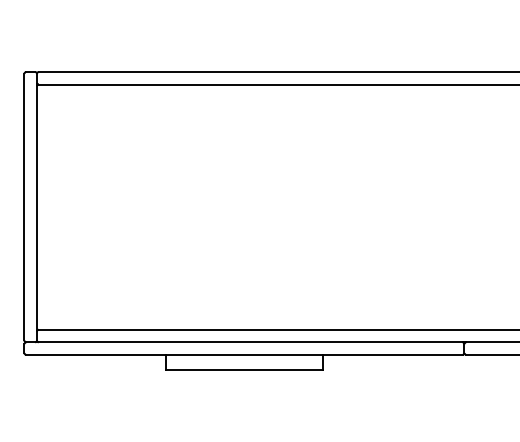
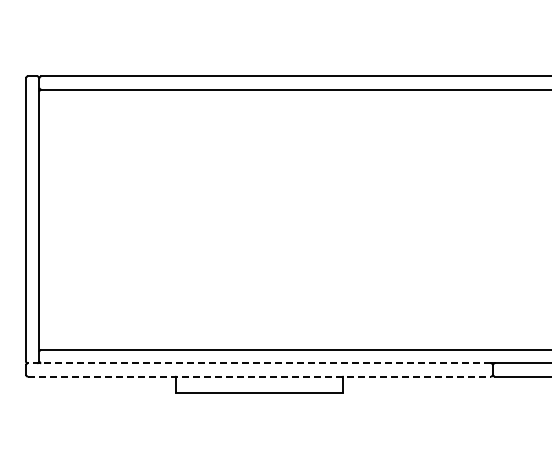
line: (244, 342) -> (259, 363), solid -> dashed
line: (244, 354) -> (259, 376), solid -> dashed

